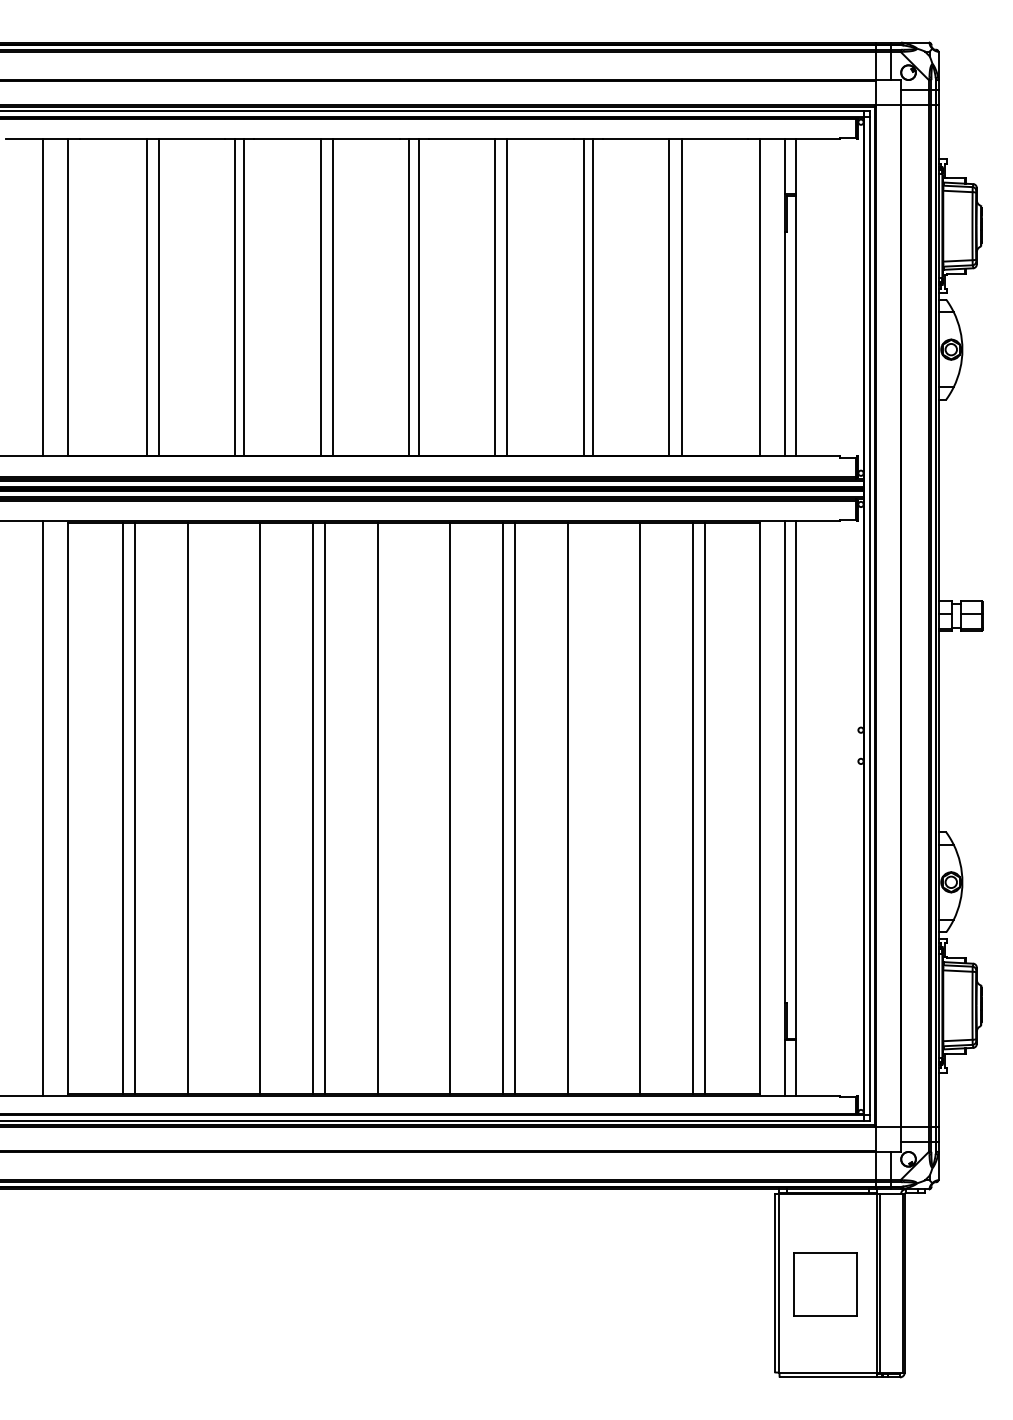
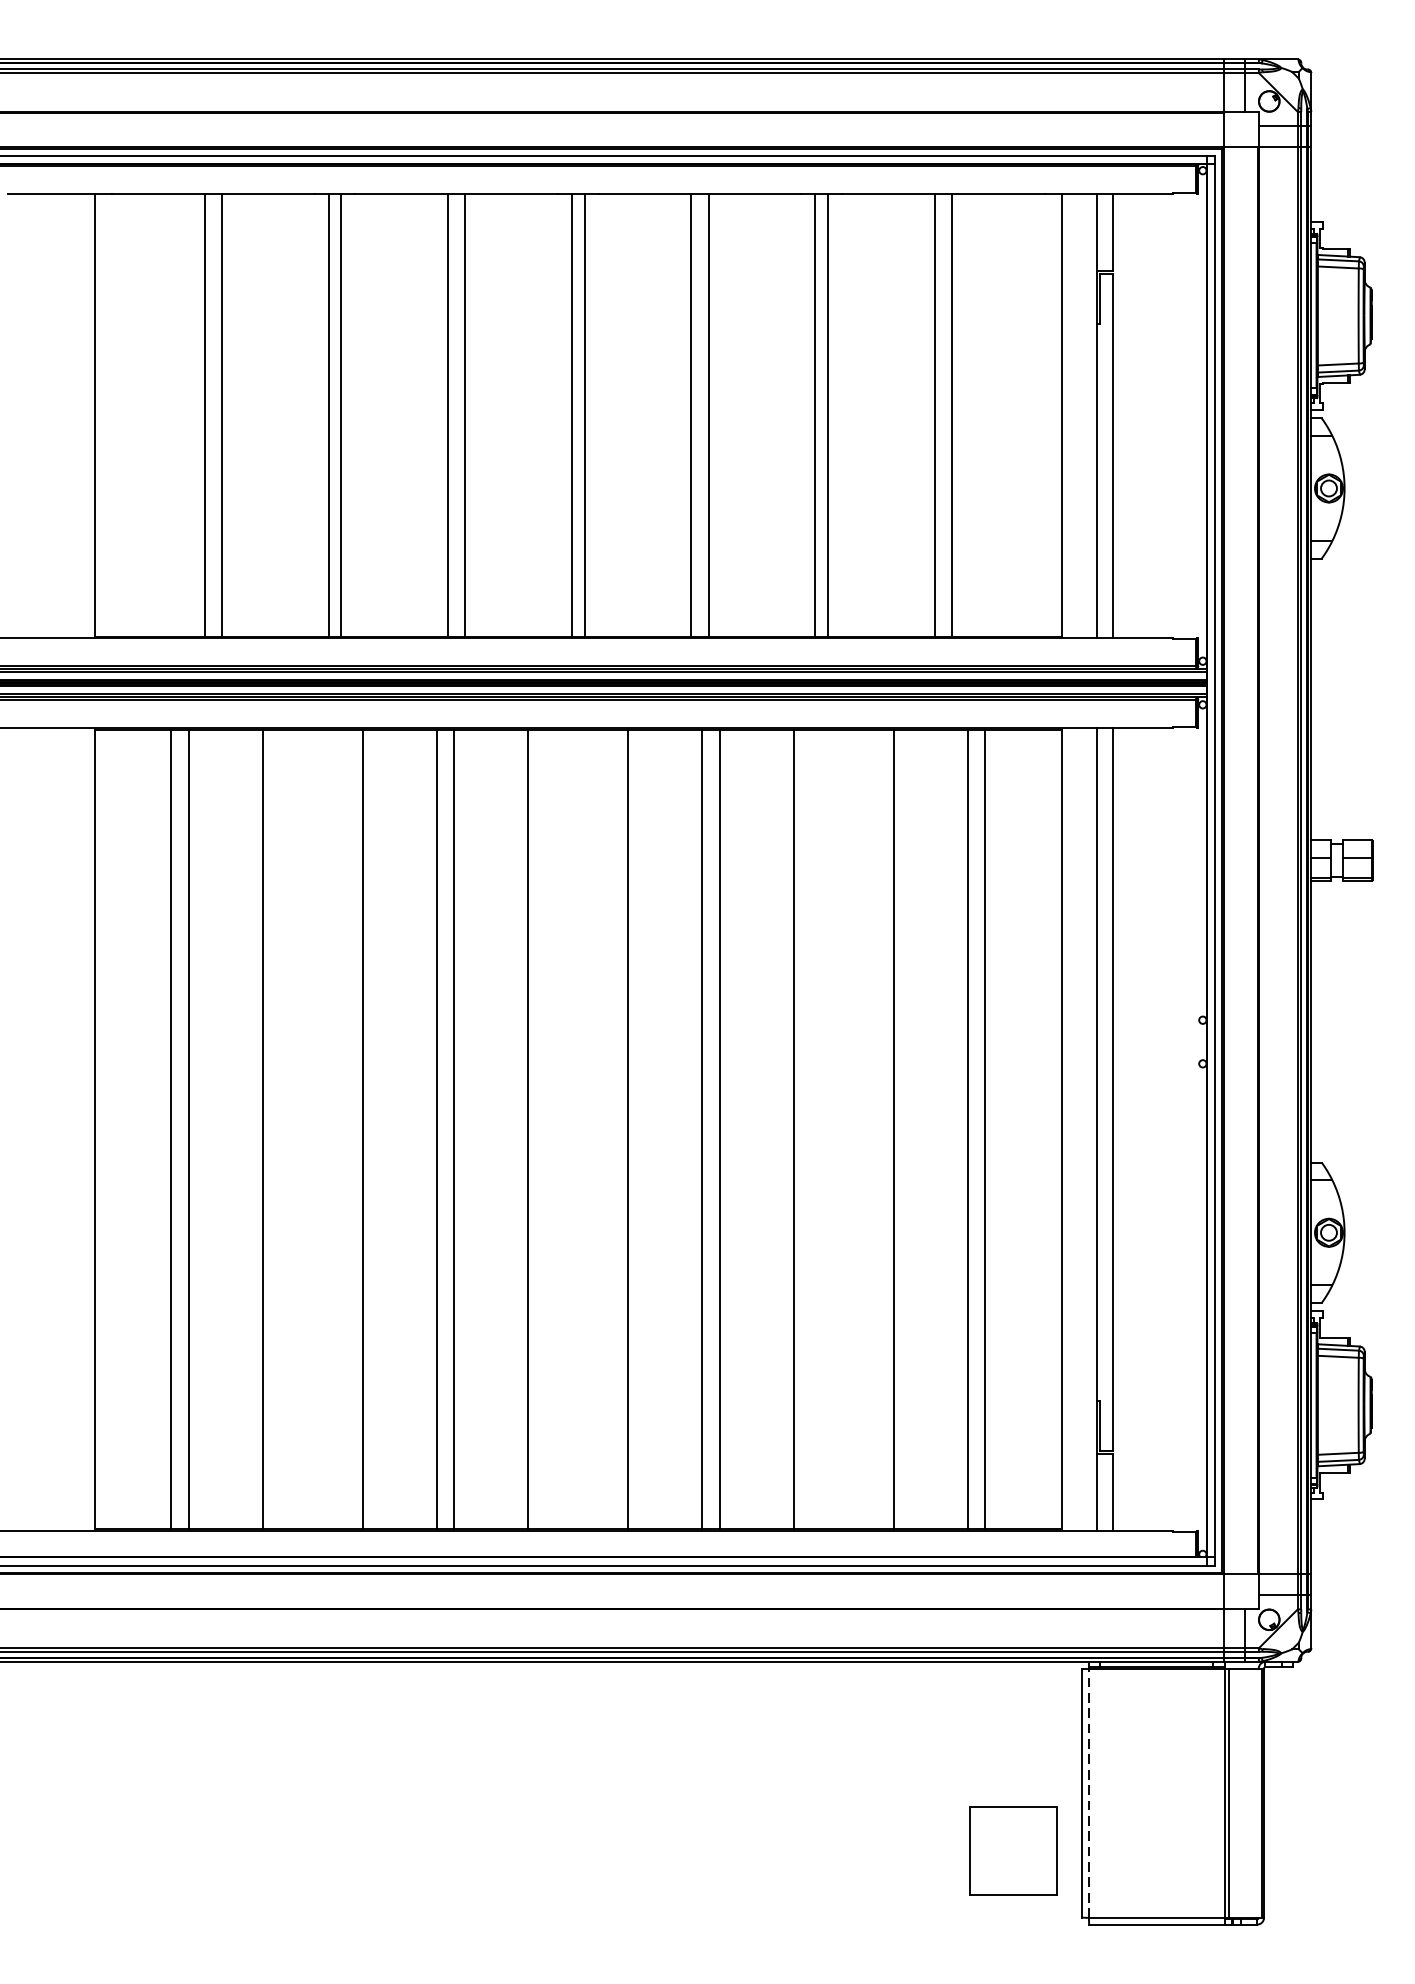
line: (43, 297) -> (60, 415), removed
line: (43, 808) -> (60, 1129), removed
line: (779, 1282) -> (1088, 1791), solid -> dashed
part: (825, 1284) -> (1013, 1850), moved

